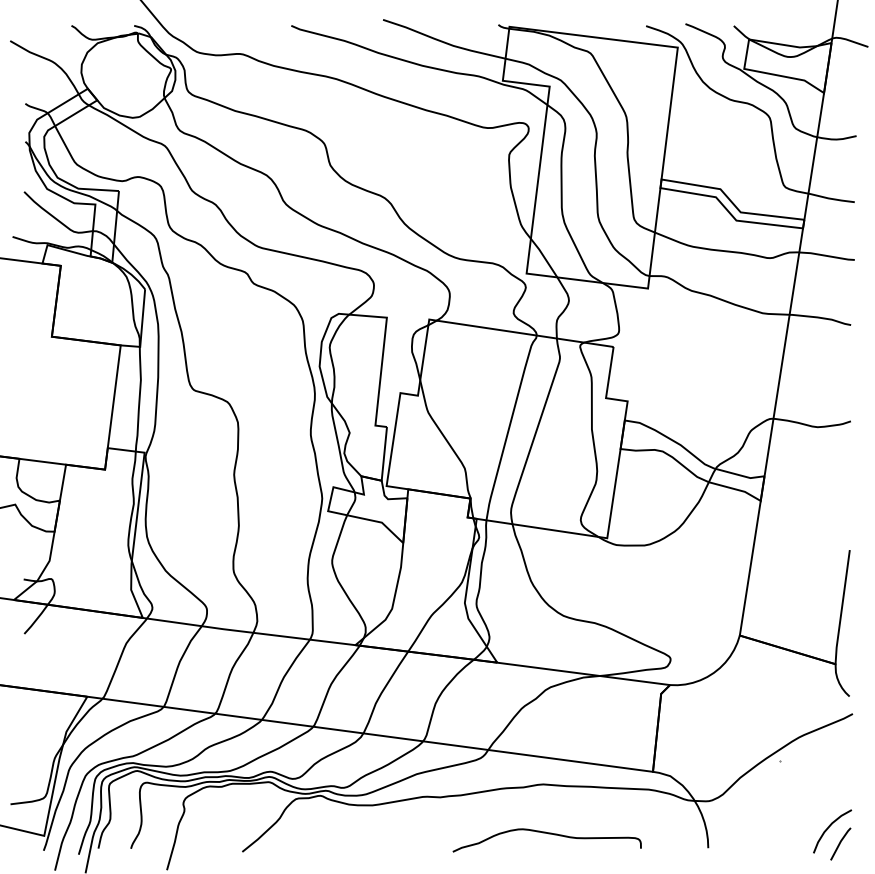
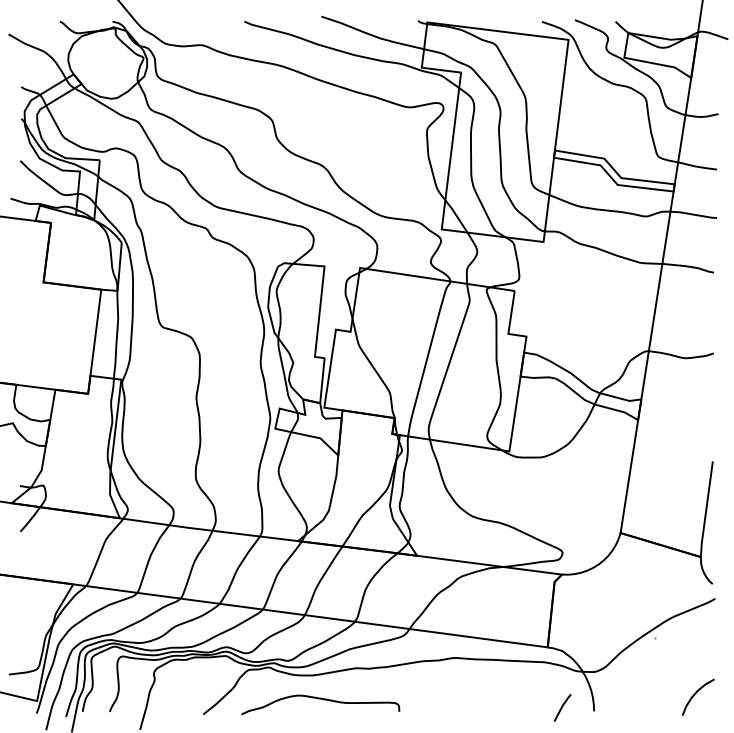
curve: (548, 834) -> (321, 699), moved
line: (840, 843) -> (562, 707), moved

